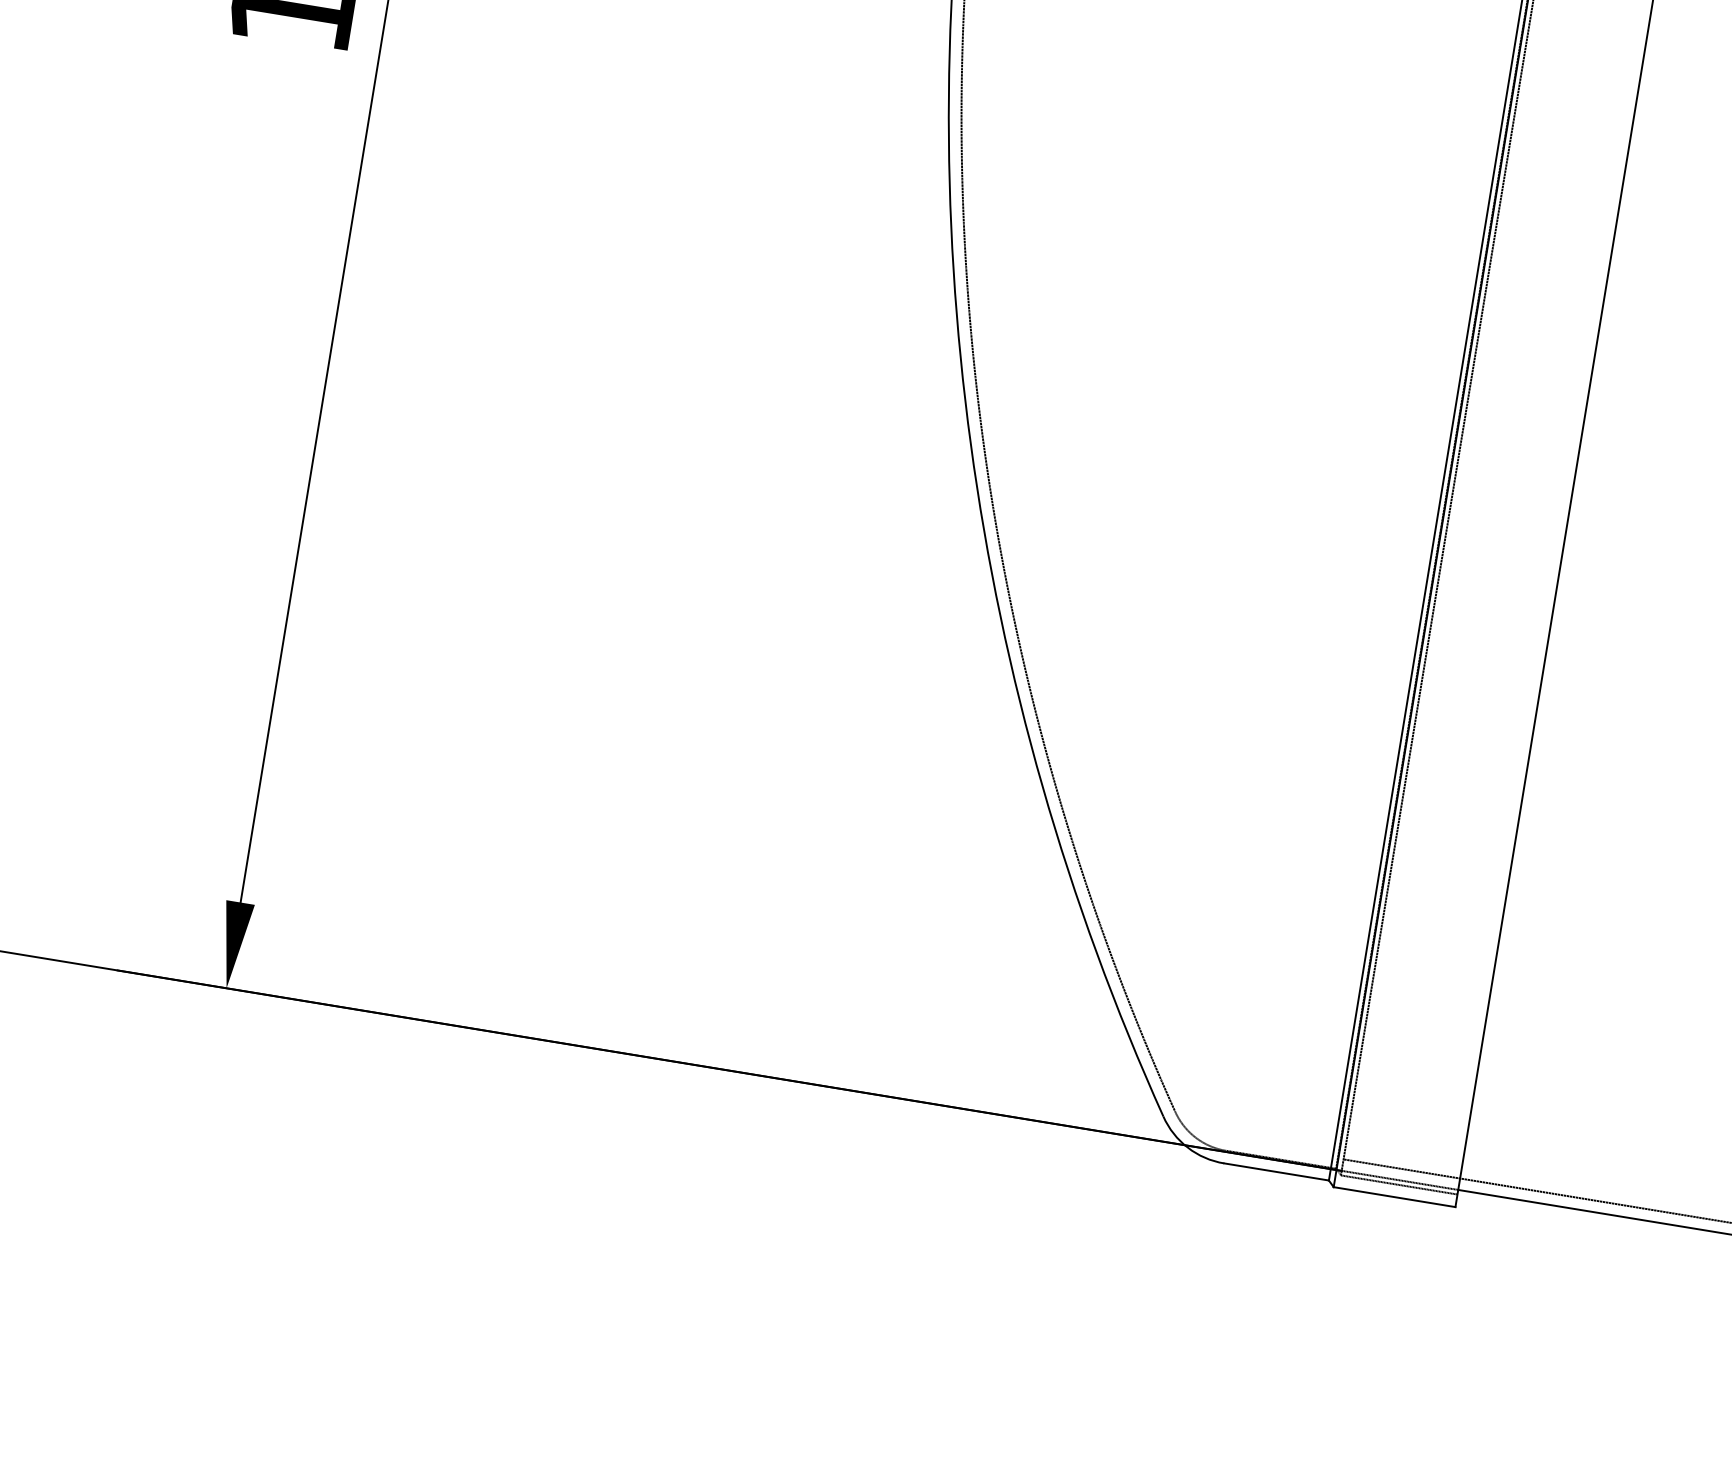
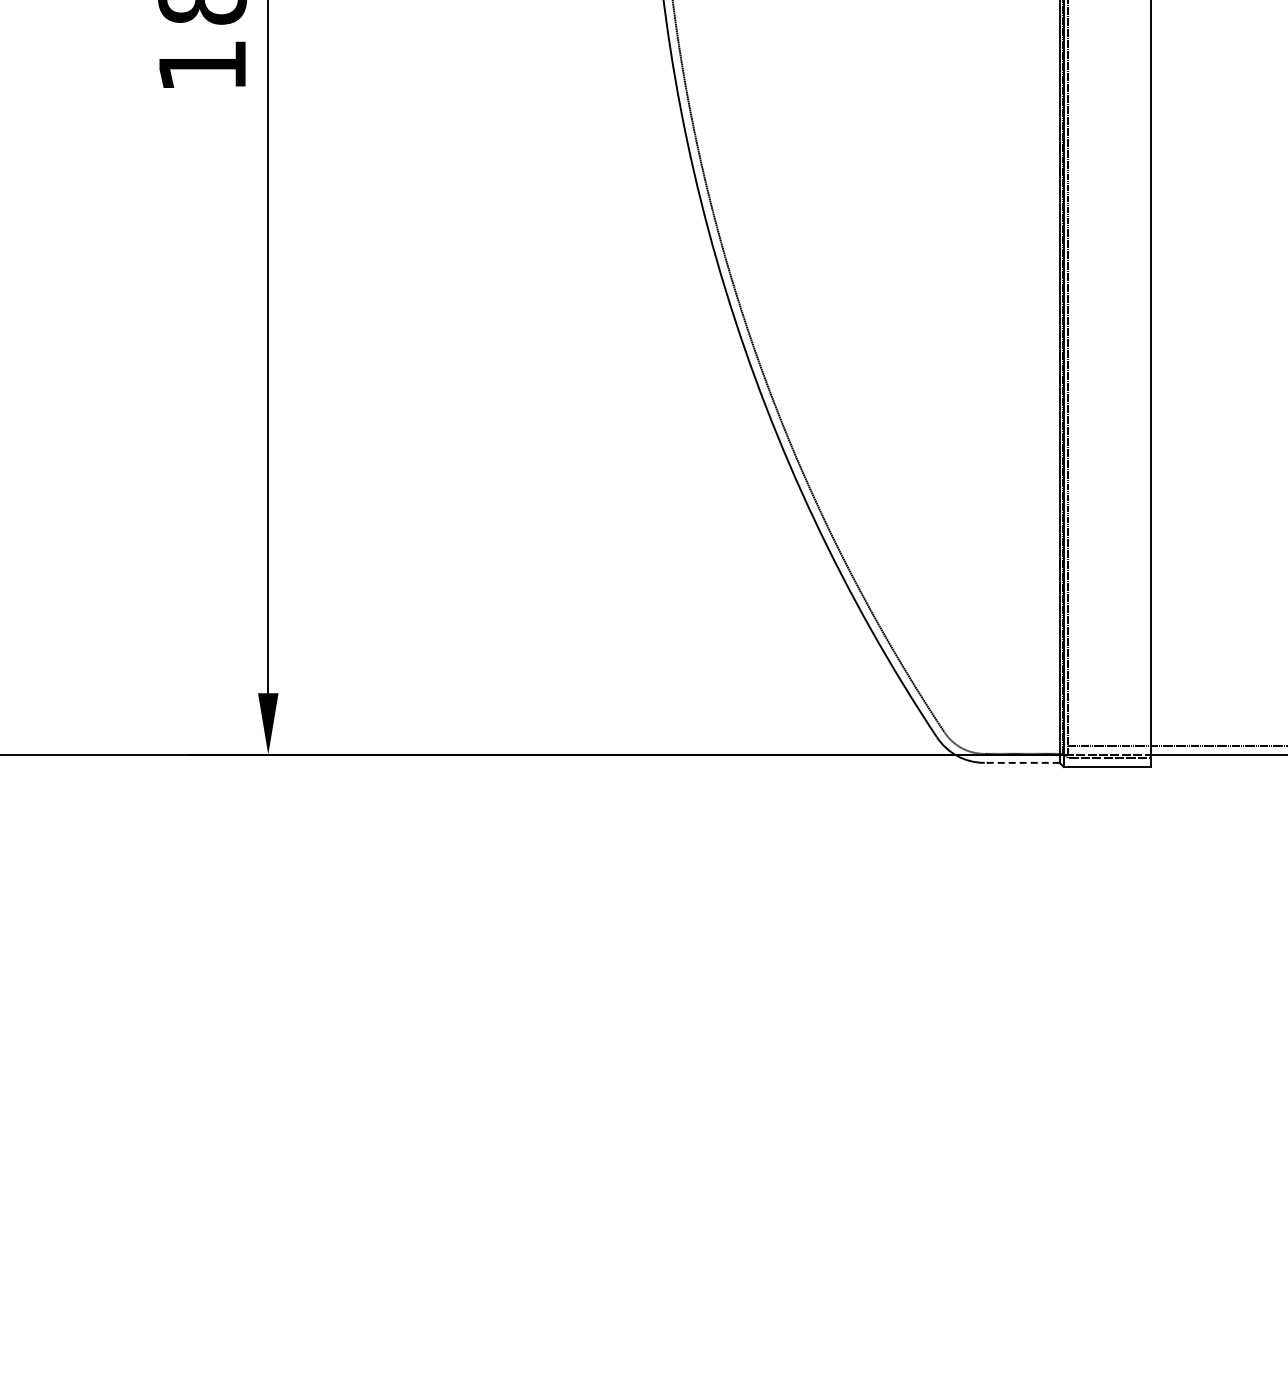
line: (1275, 1171) -> (1021, 762), solid -> dashed

